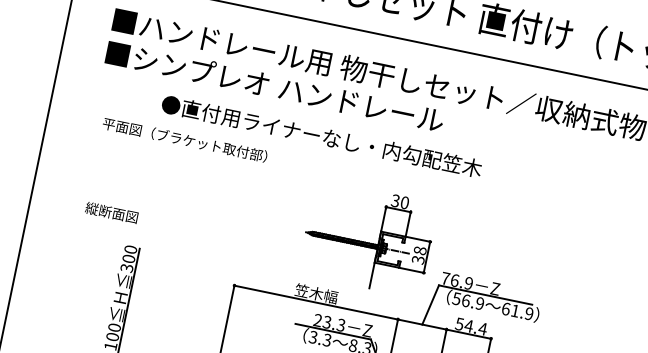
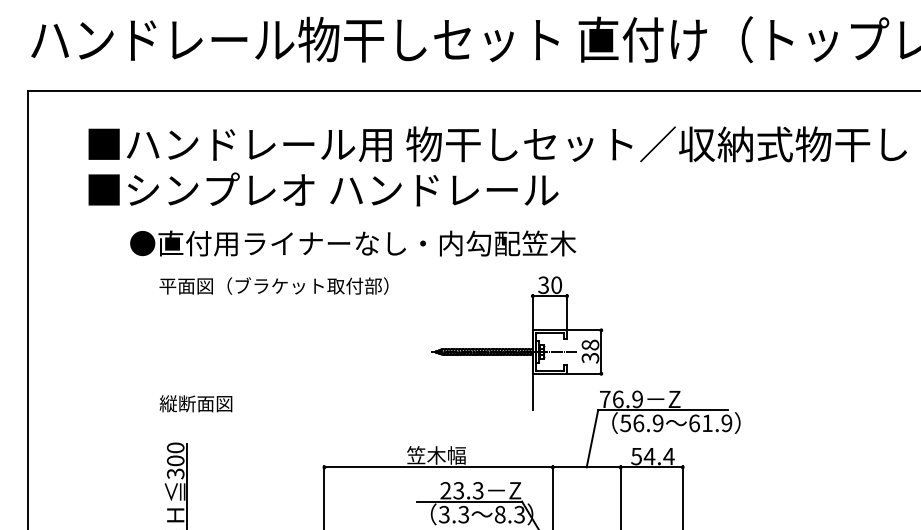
text: (322, 136) -> (353, 243), moved
text: (184, 139) -> (273, 285), moved
text: (111, 212) -> (195, 403), moved
part: (368, 238) -> (517, 343), moved

